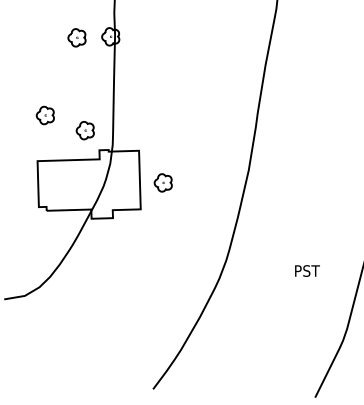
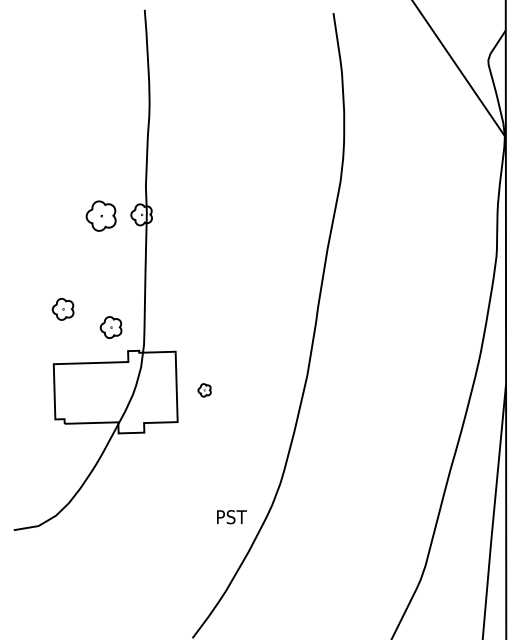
part: (76, 37) -> (100, 215), size x1.4
part: (163, 183) -> (204, 390), size x0.6
text: (307, 271) -> (231, 517), moved

